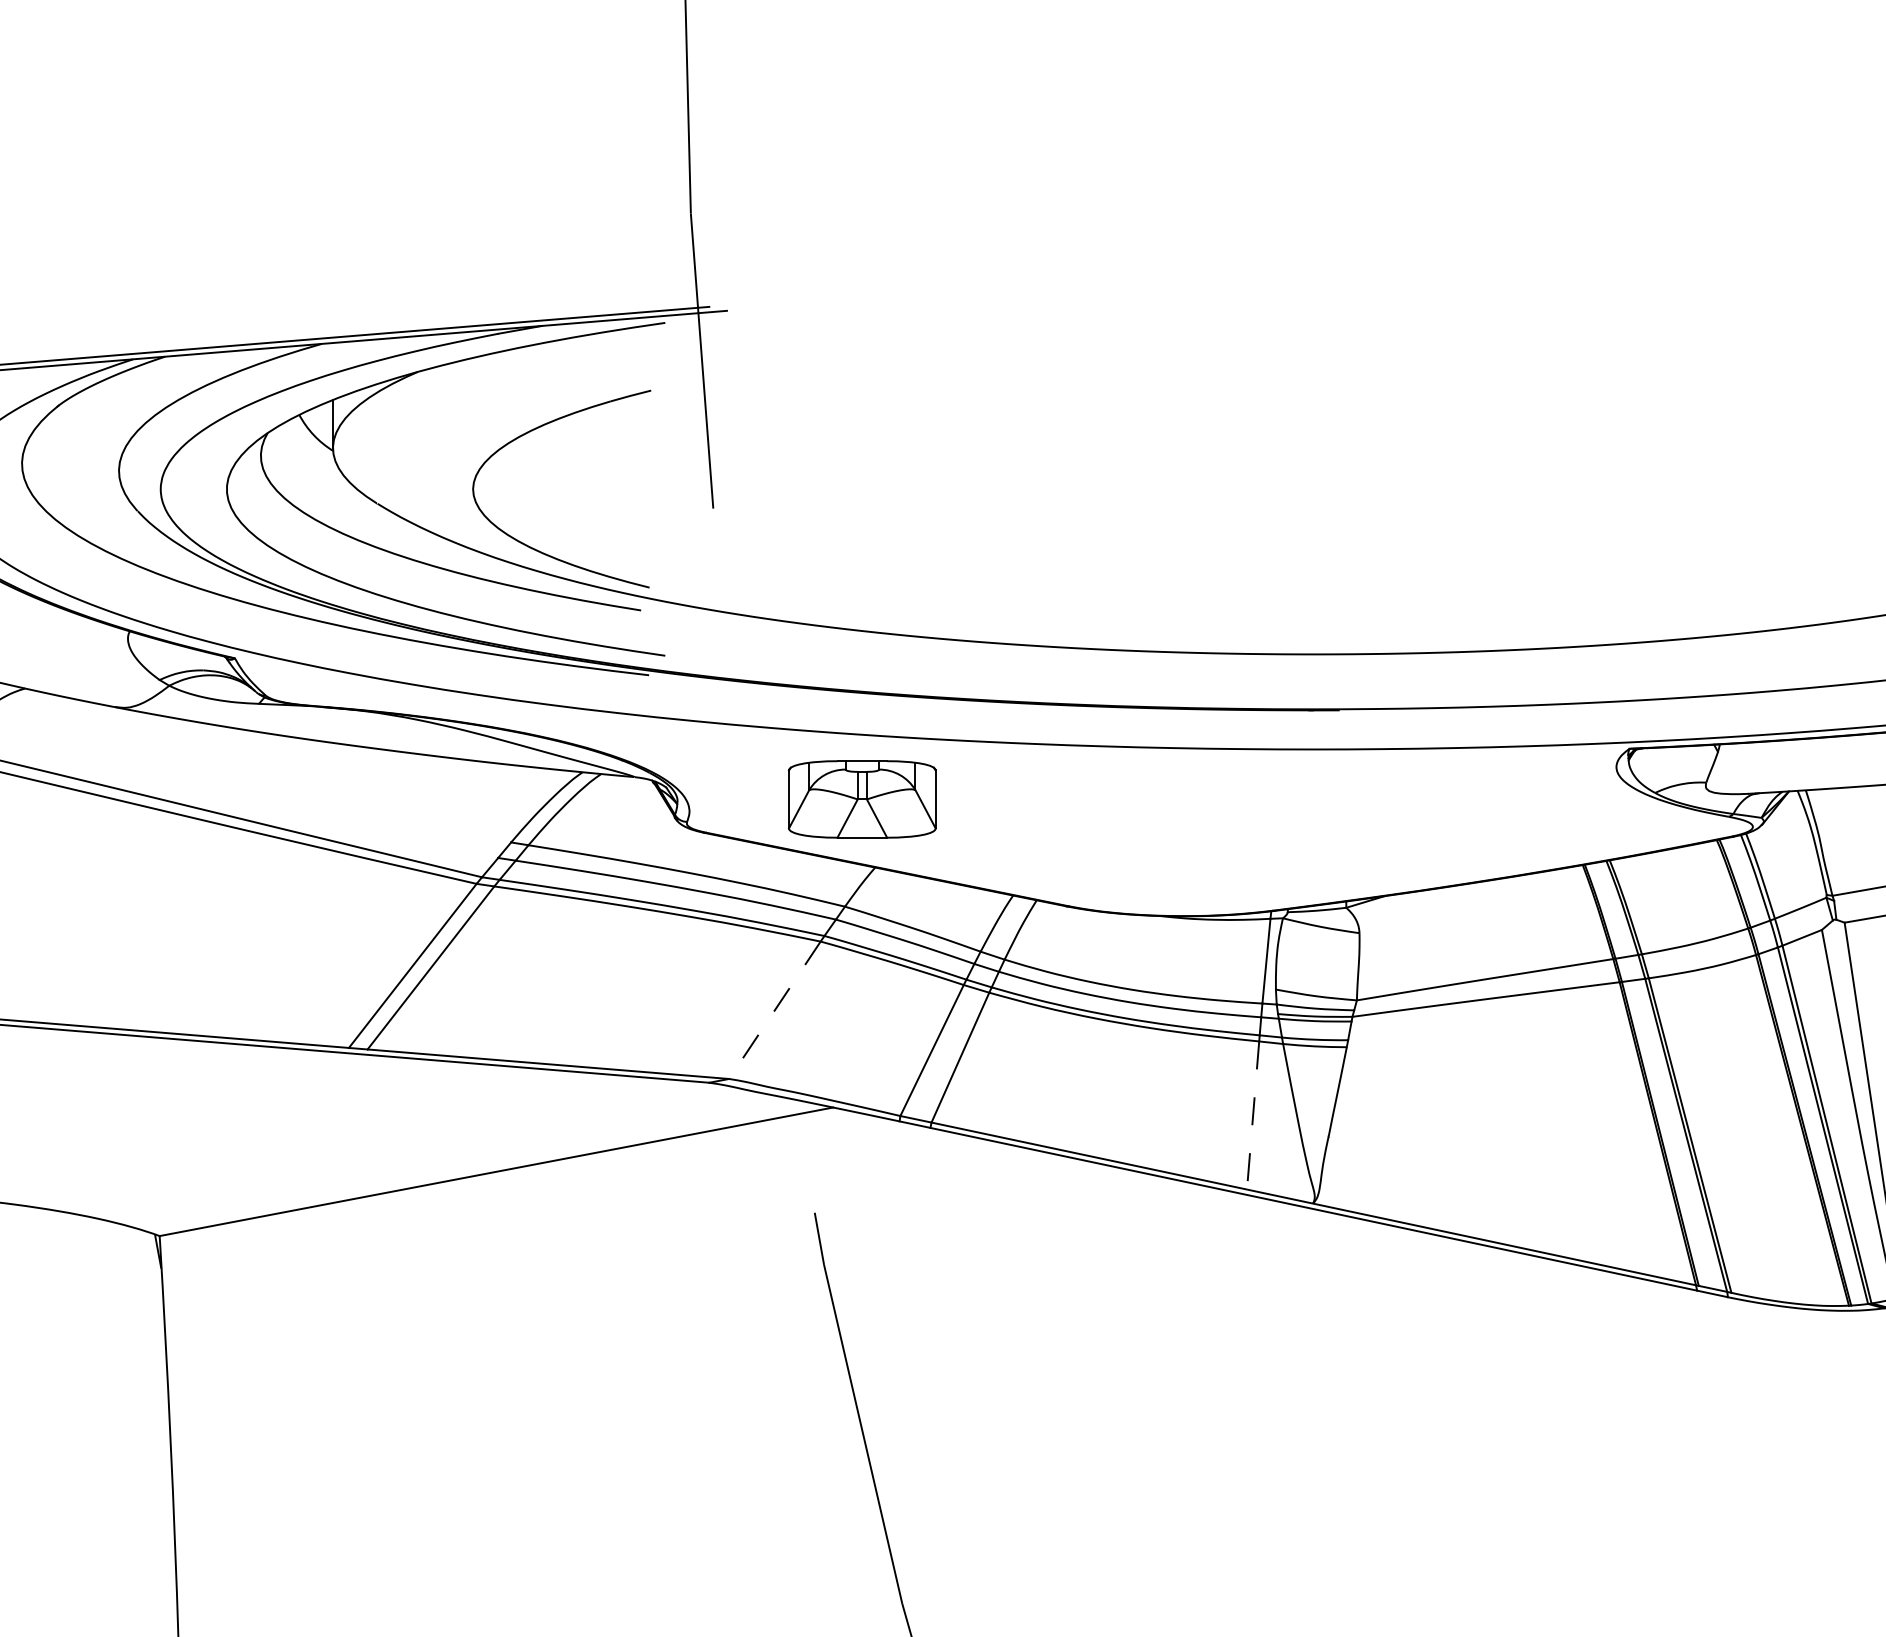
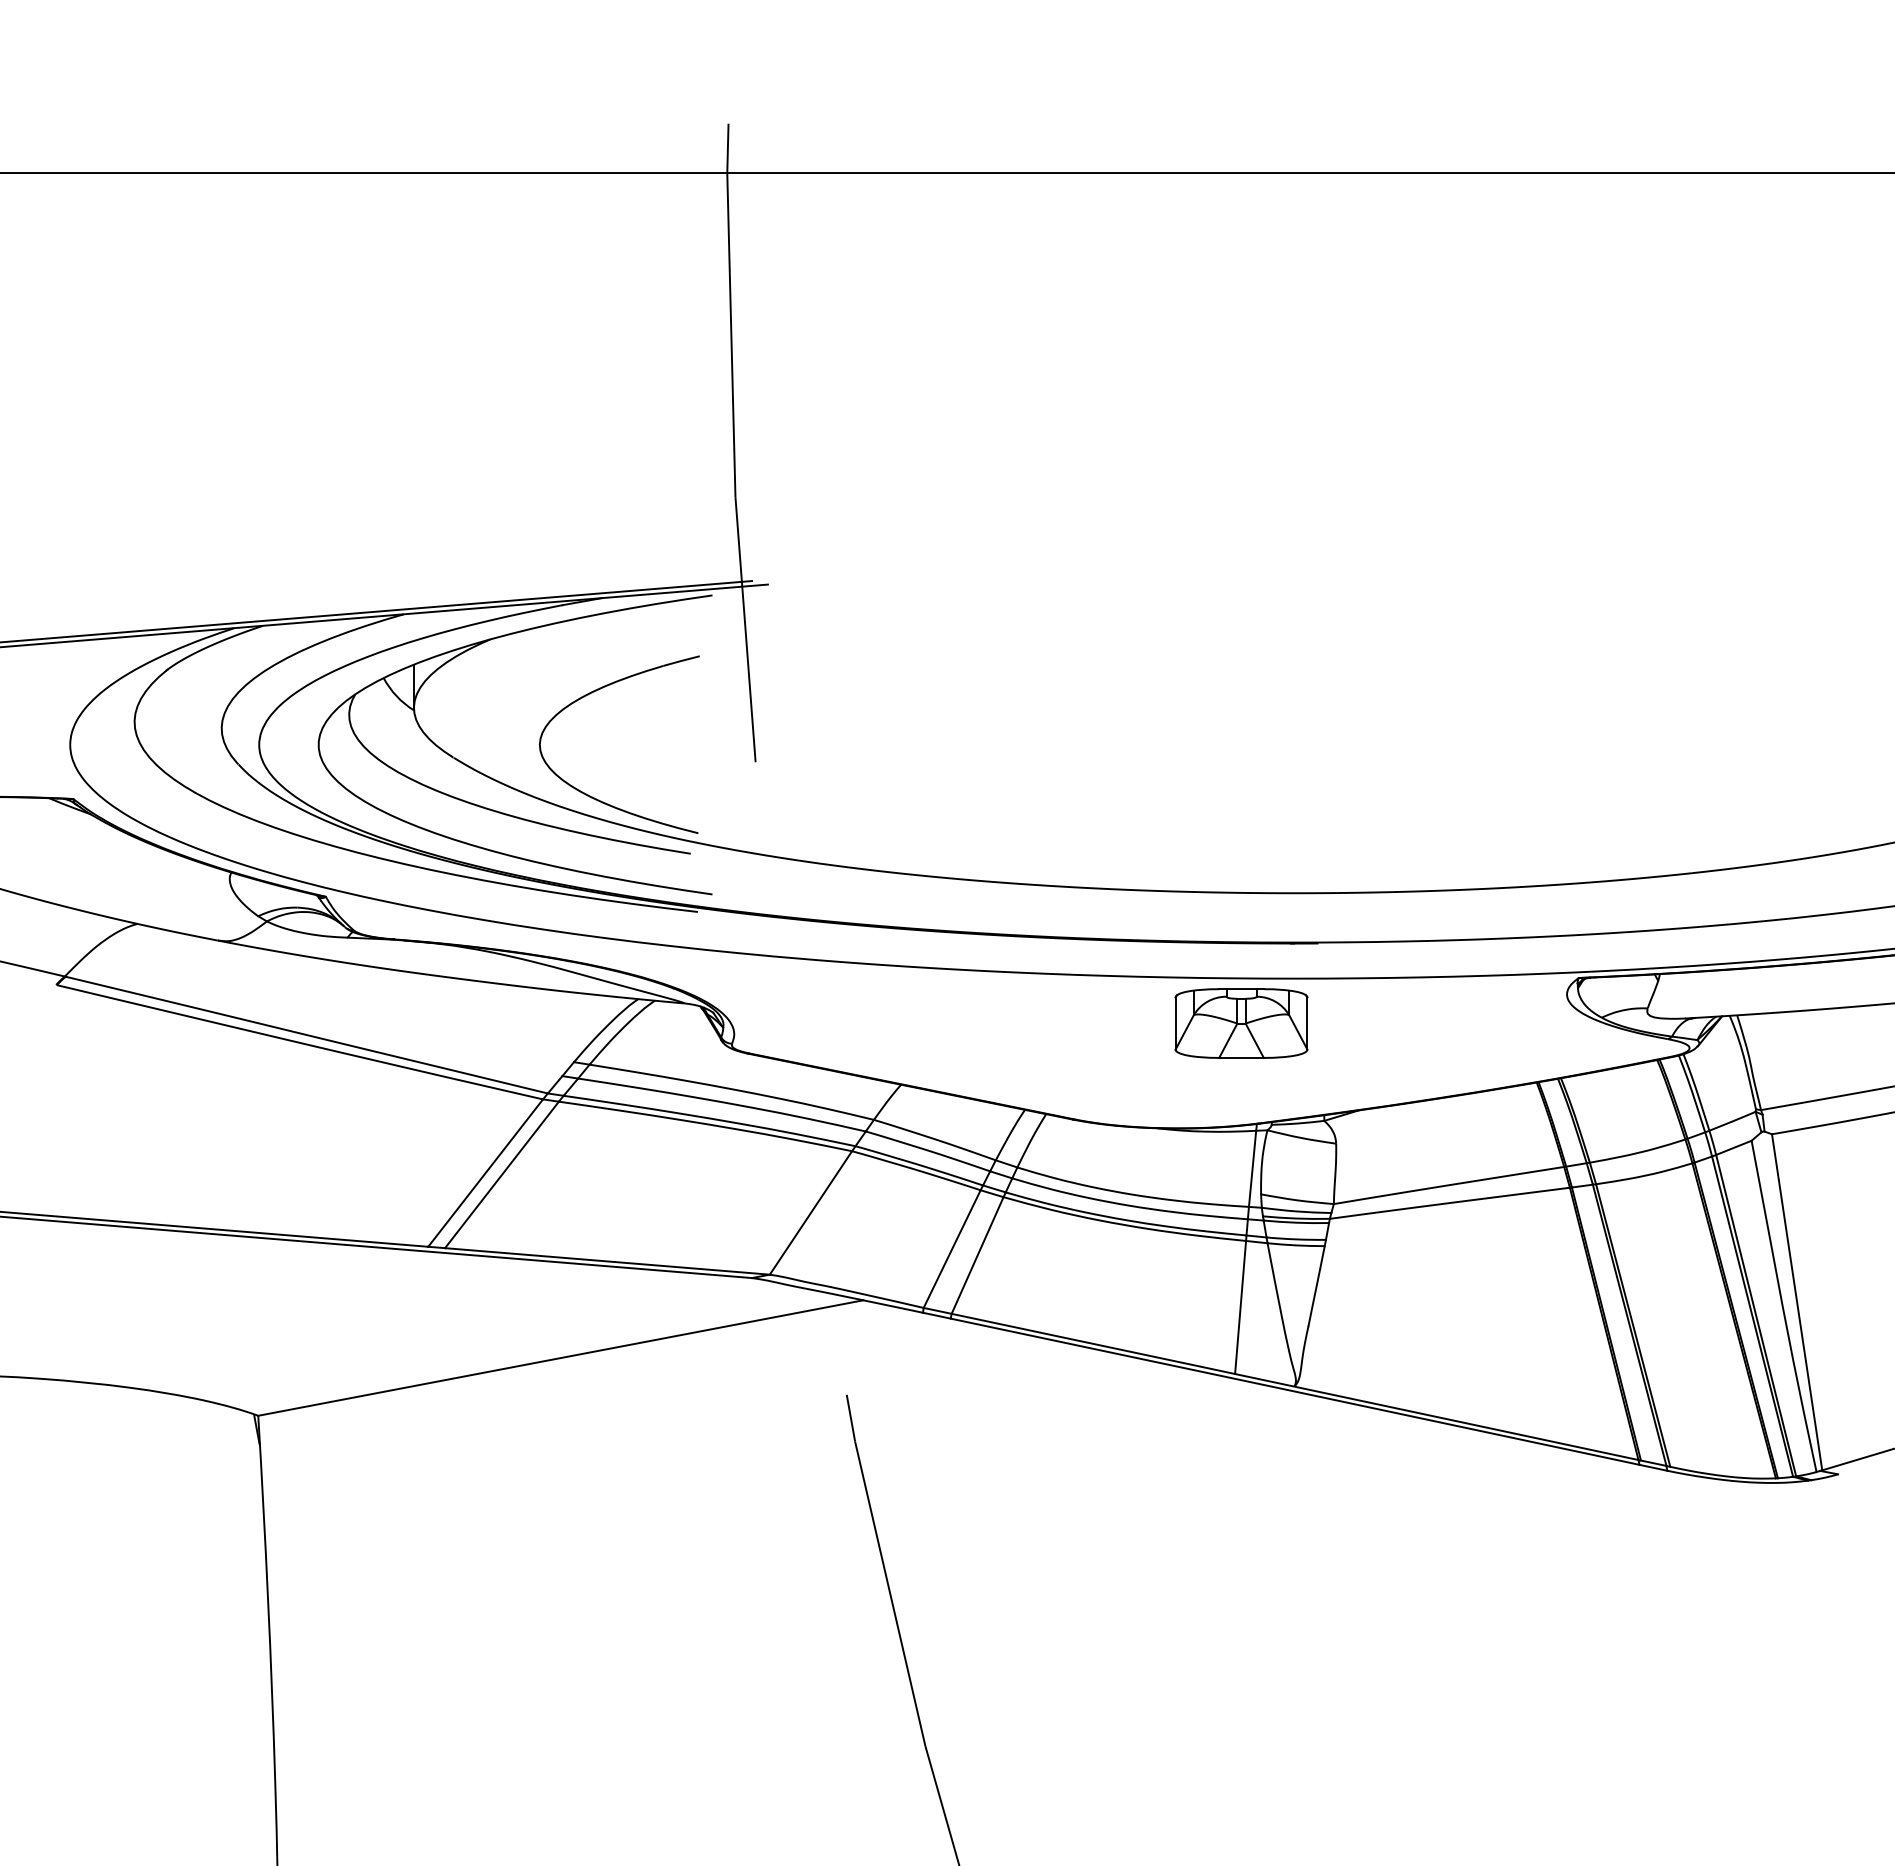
part: (862, 799) -> (1241, 1023), moved
line: (774, 1010) -> (810, 1213), dashed -> solid
line: (1253, 1115) -> (1240, 1307), dashed -> solid

